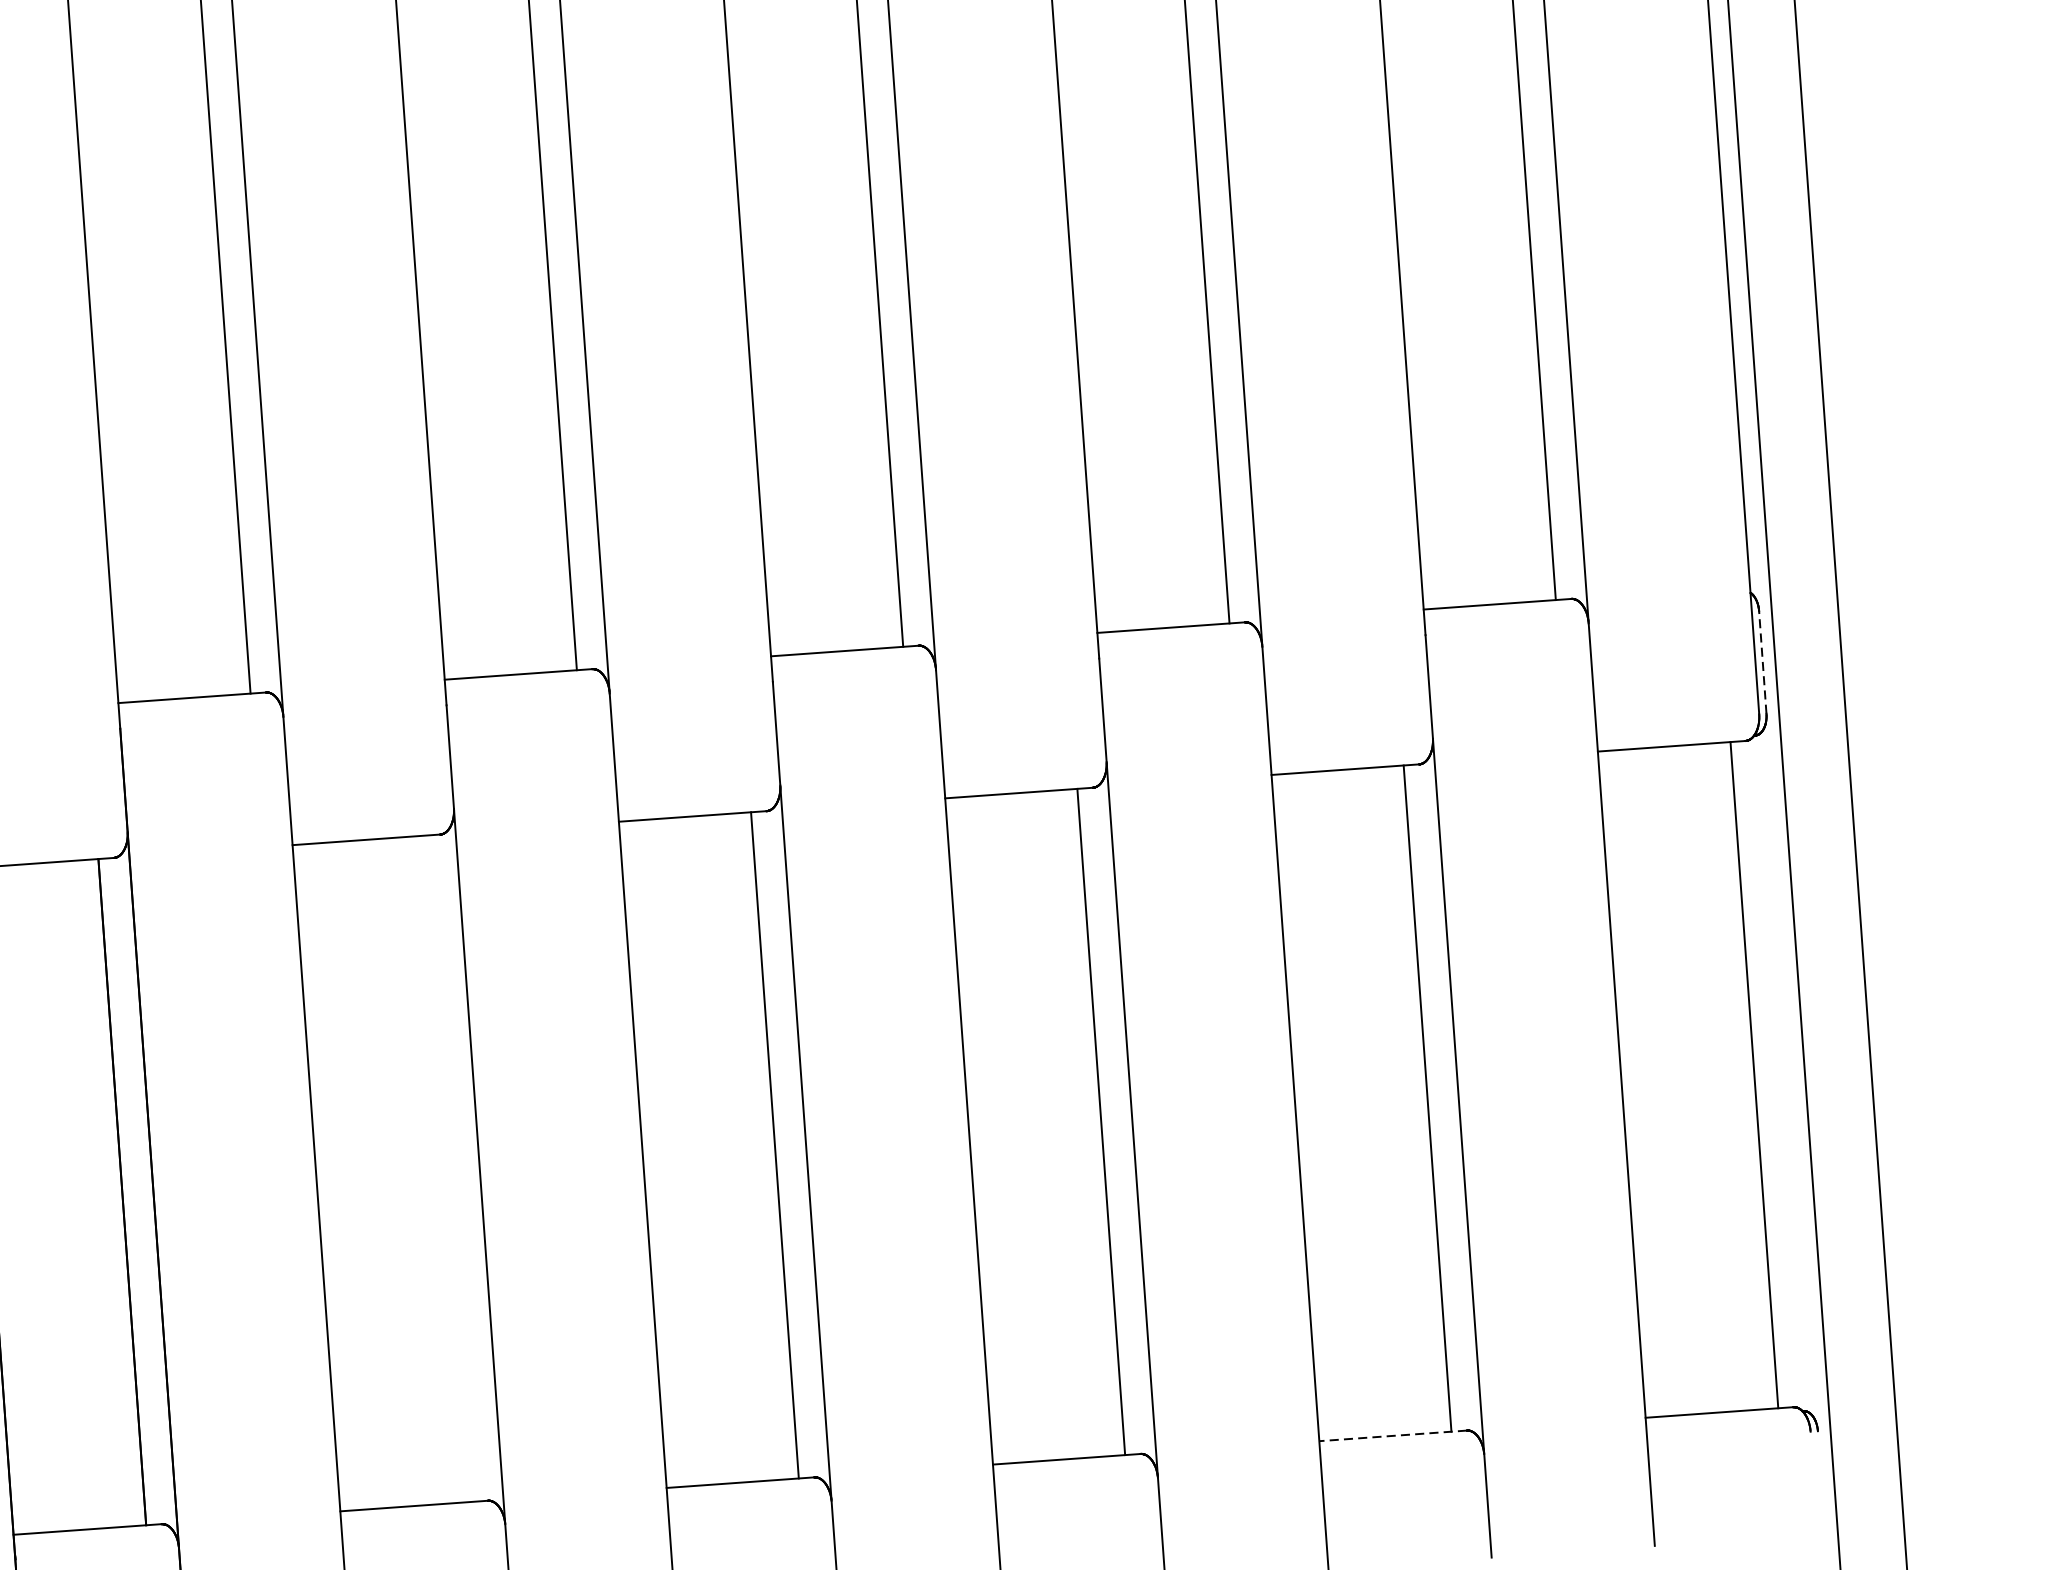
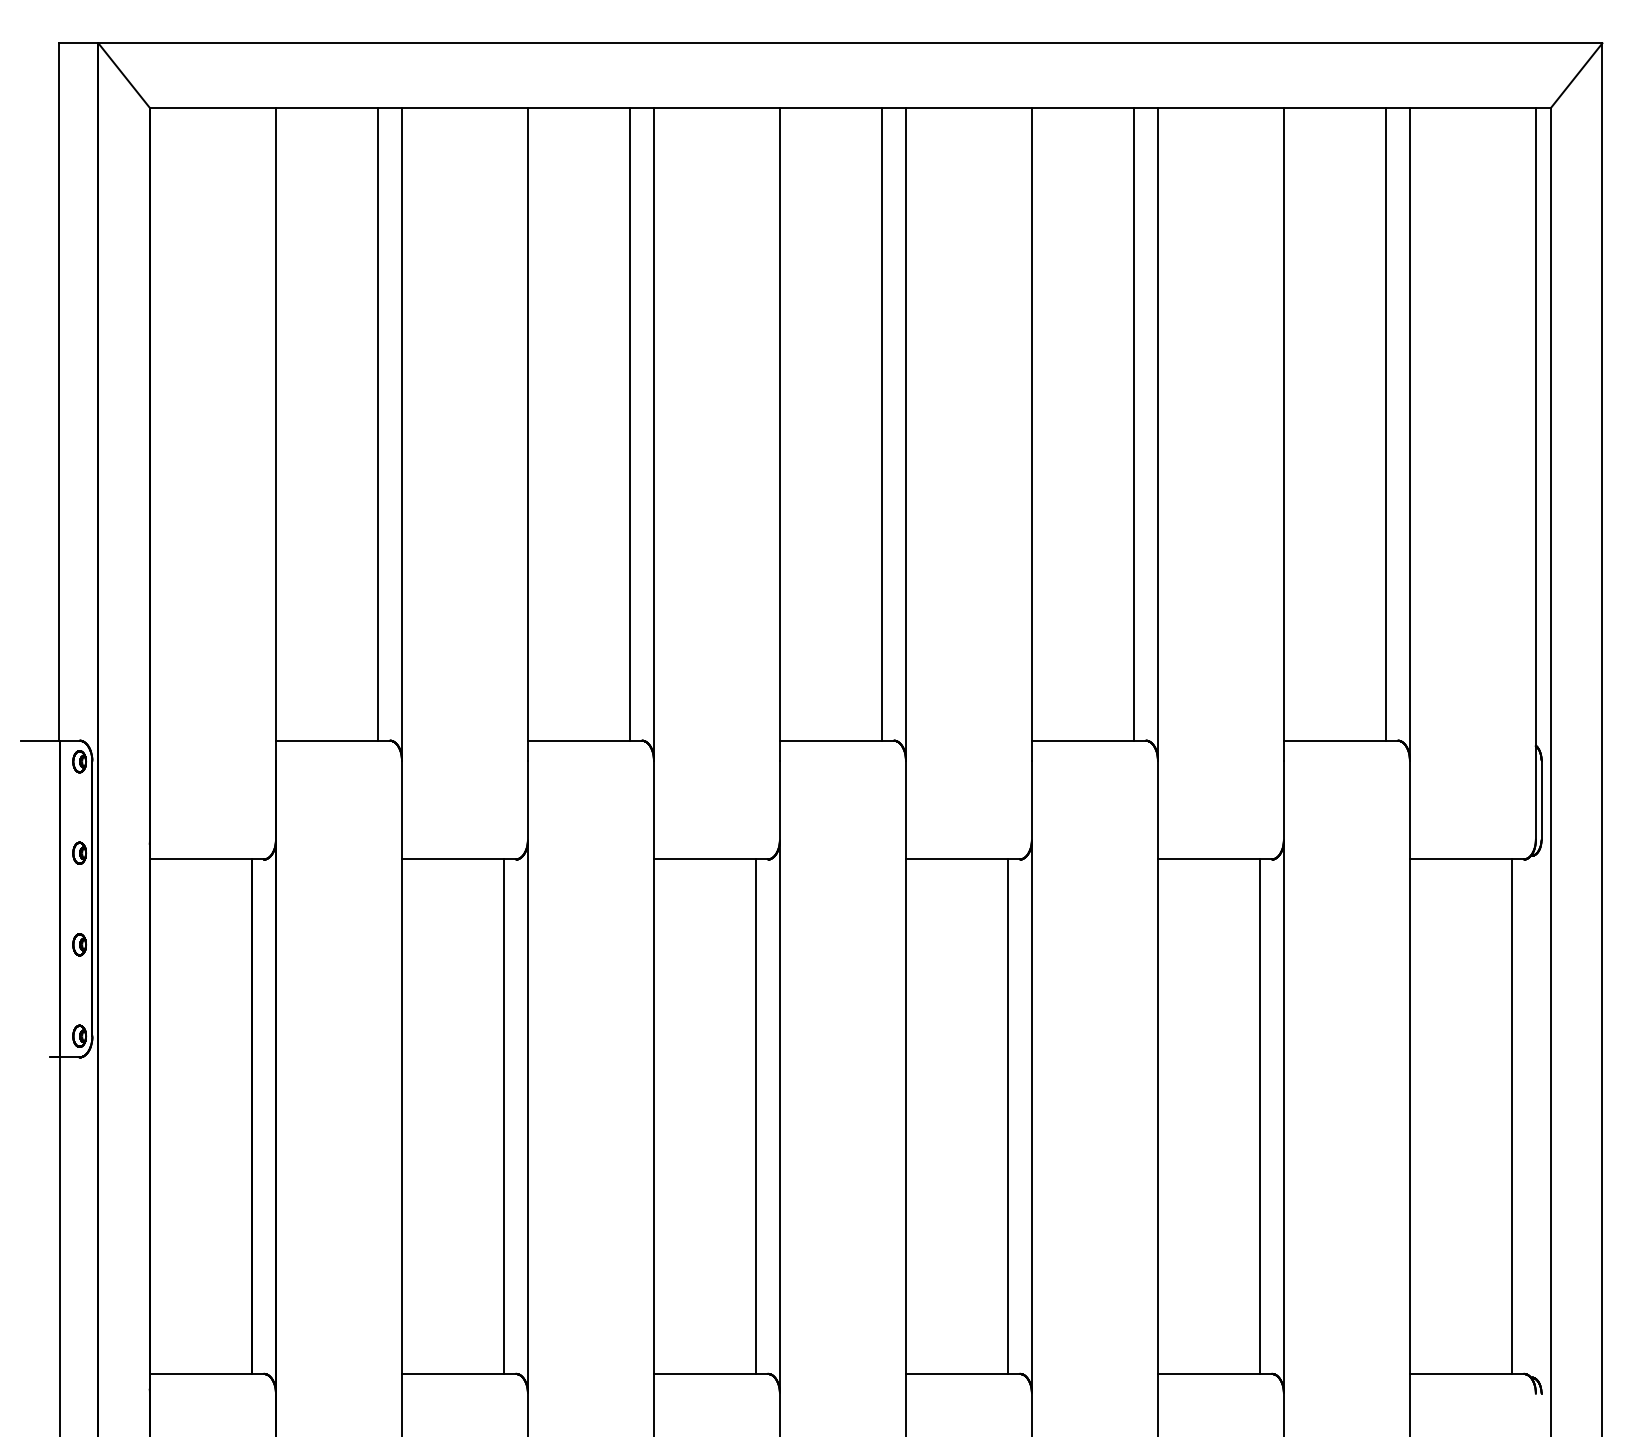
line: (1762, 662) -> (1541, 800), dashed -> solid
line: (449, 1168) -> (504, 1116), added
line: (1392, 1435) -> (1214, 1373), dashed -> solid

